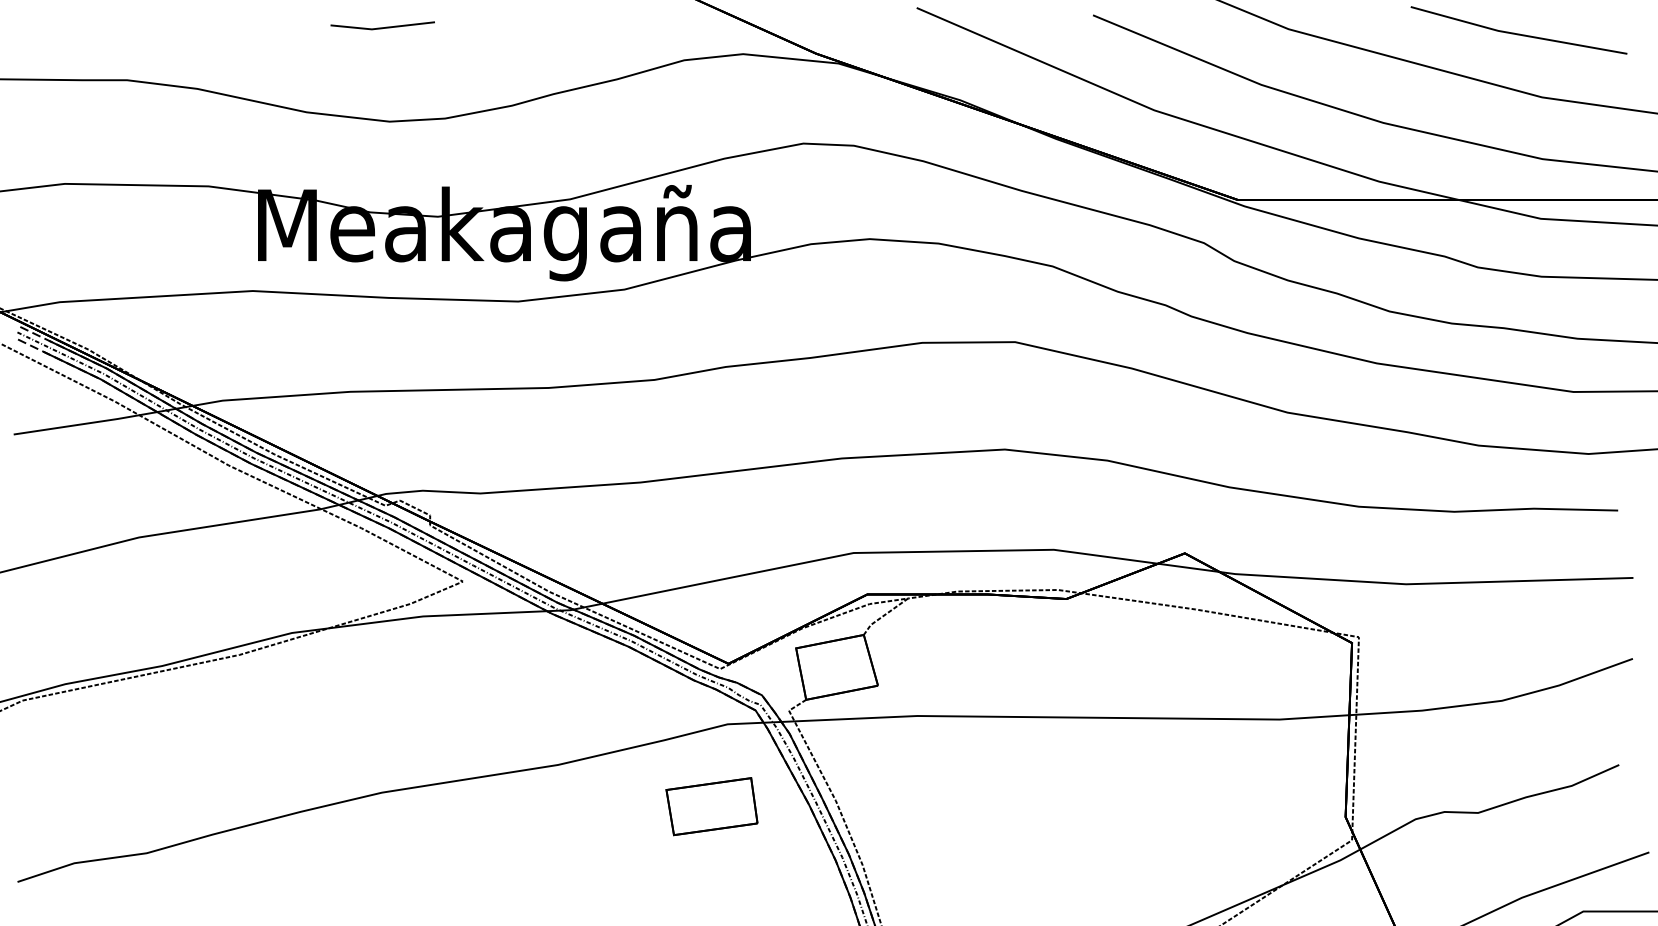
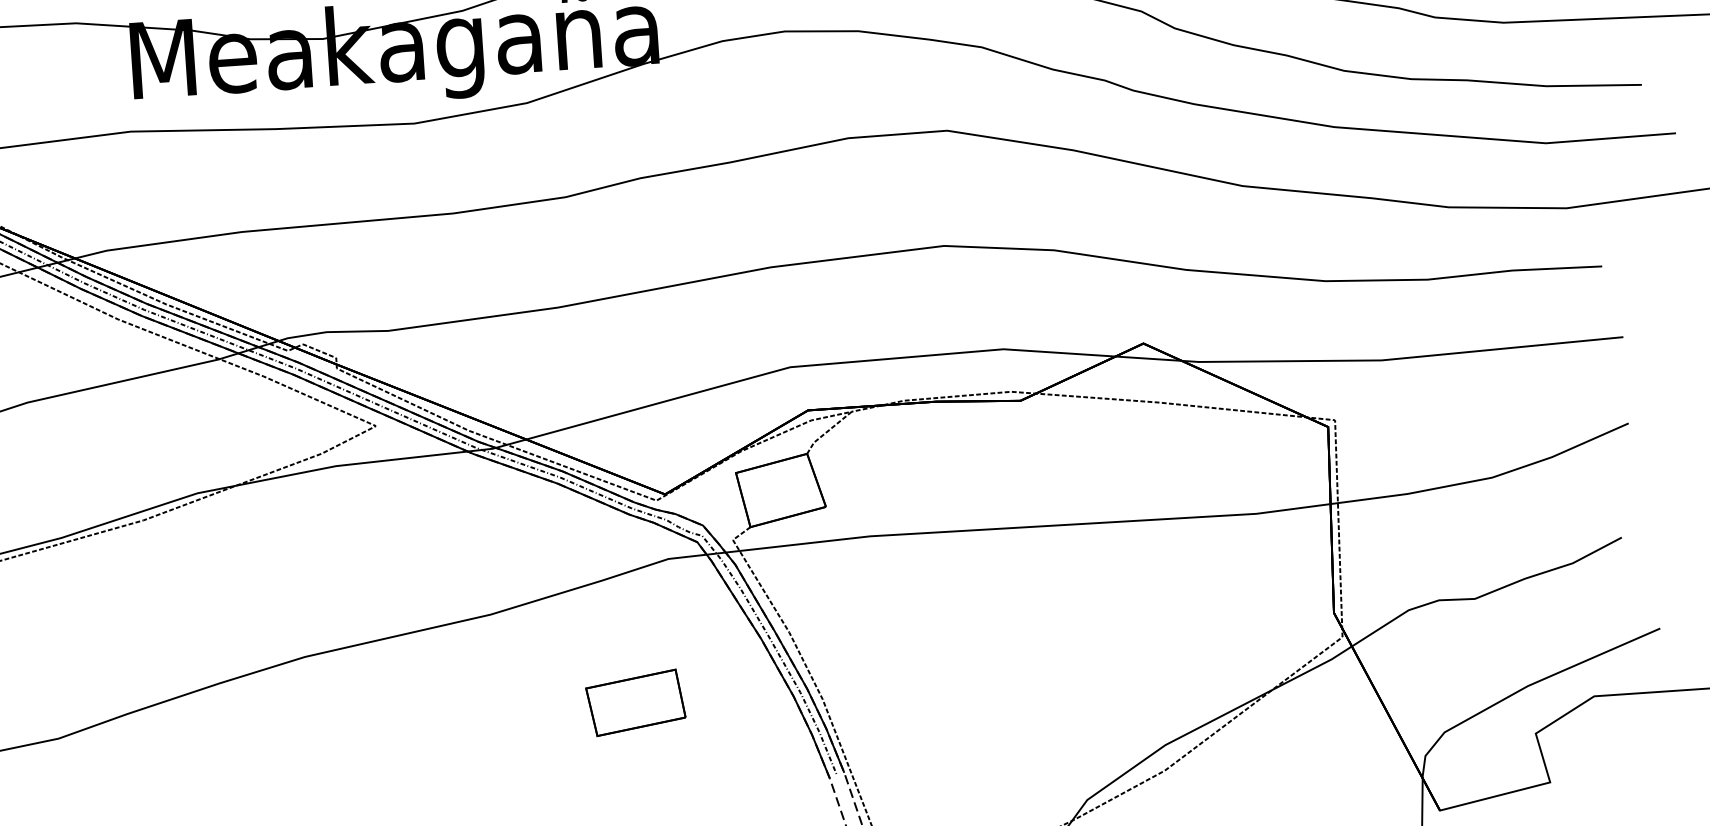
part: (711, 806) -> (635, 702), moved

